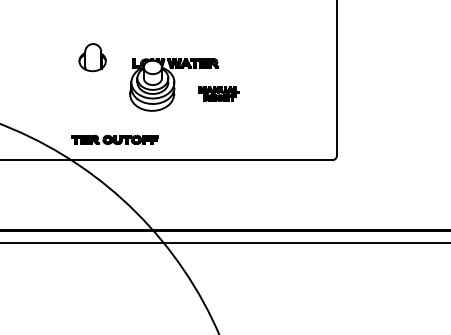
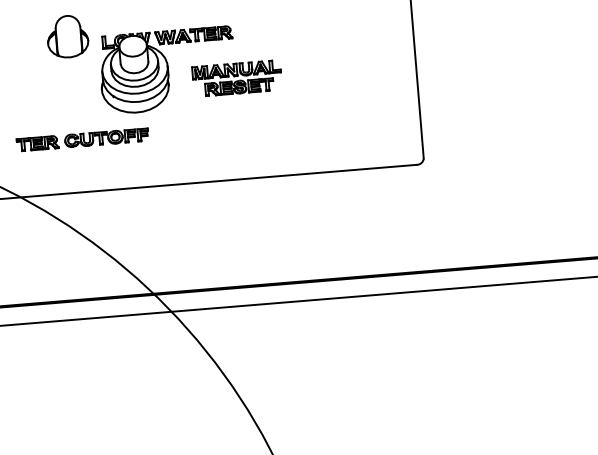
part: (92, 57) -> (67, 36), moved
part: (218, 93) -> (236, 77), size x1.43
part: (114, 139) -> (82, 139), moved

